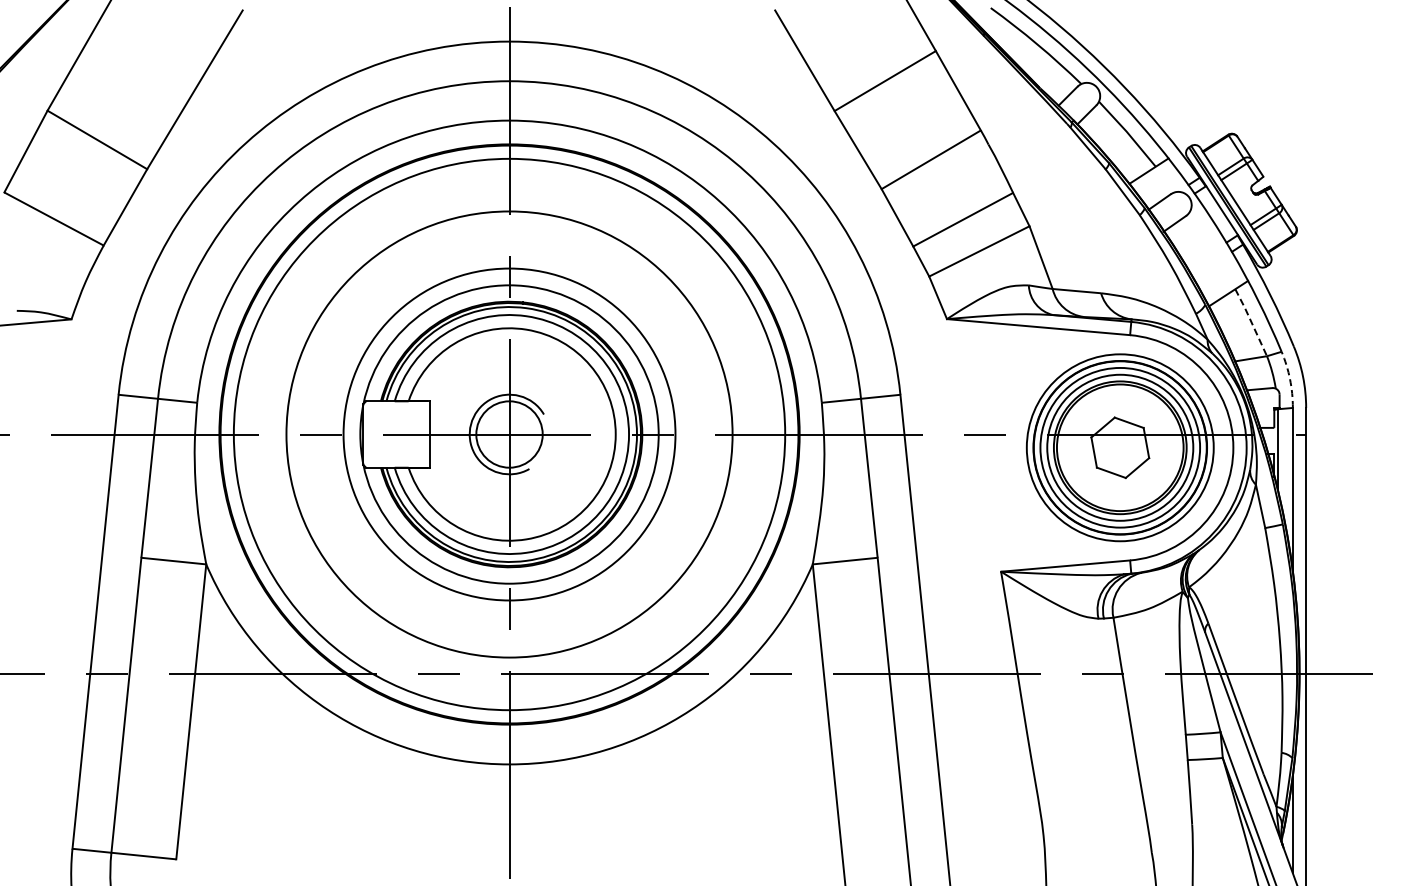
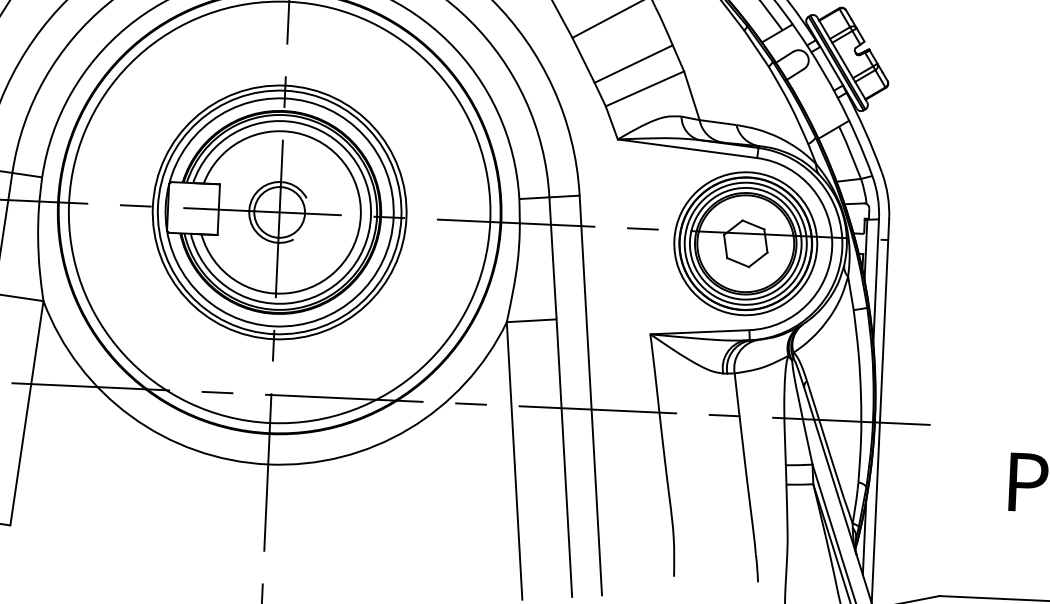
line: (1251, 322) -> (850, 152), dashed -> solid
arc: (1290, 379) -> (878, 197), dashed -> solid
circle: (509, 434) -> (279, 212), size x0.71

